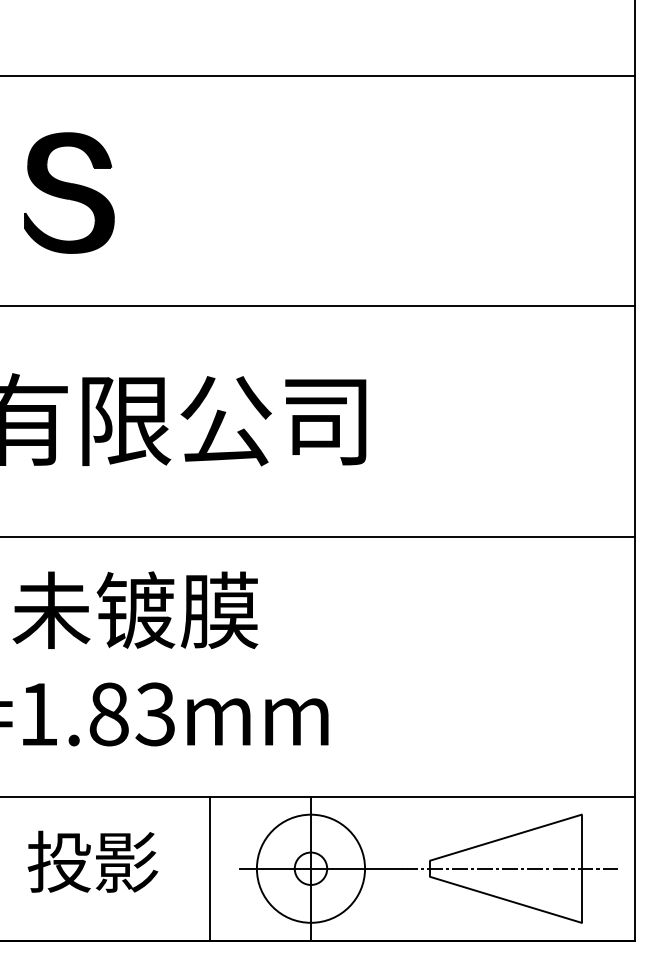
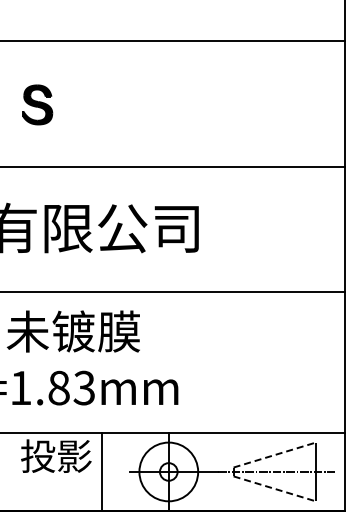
part: (69, 192) -> (37, 104), size x0.6
line: (505, 838) -> (274, 455), solid -> dashed
text: (93, 860) -> (56, 455), moved
line: (209, 867) -> (101, 471), moved
line: (505, 899) -> (274, 488), solid -> dashed

